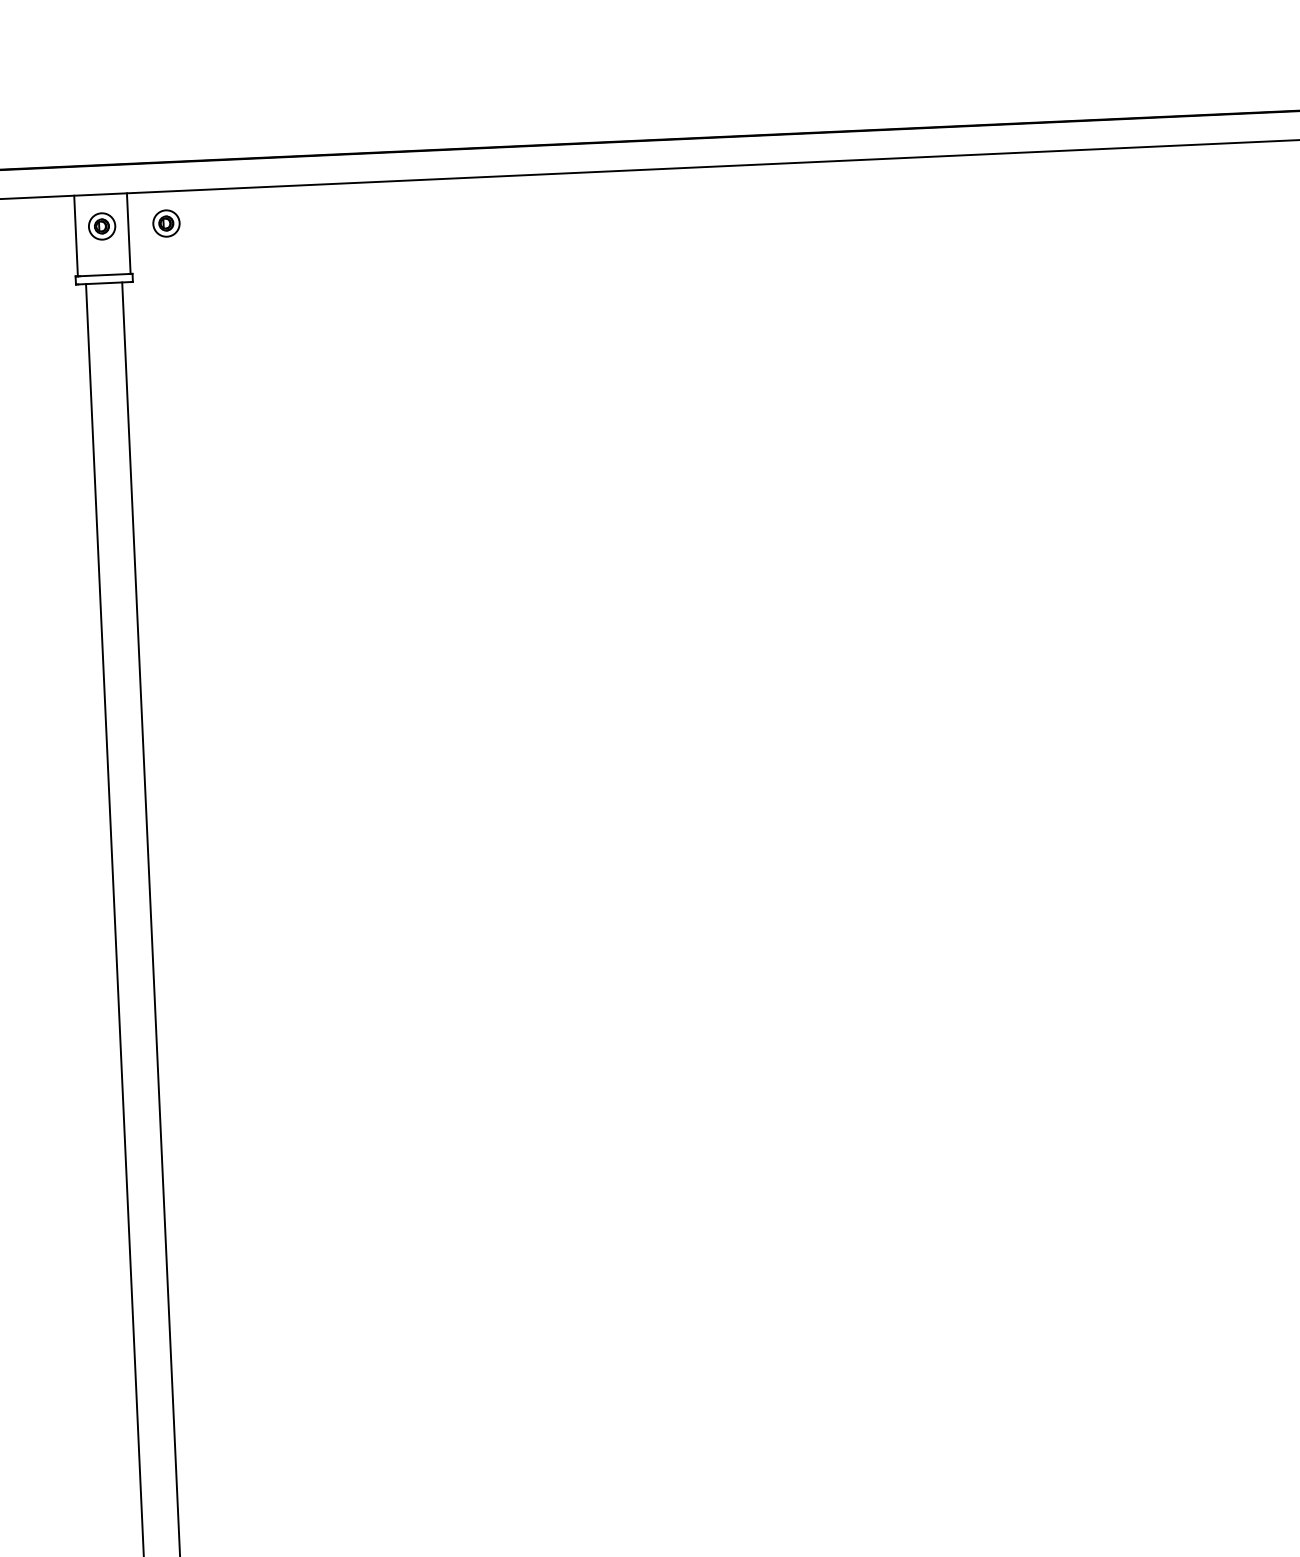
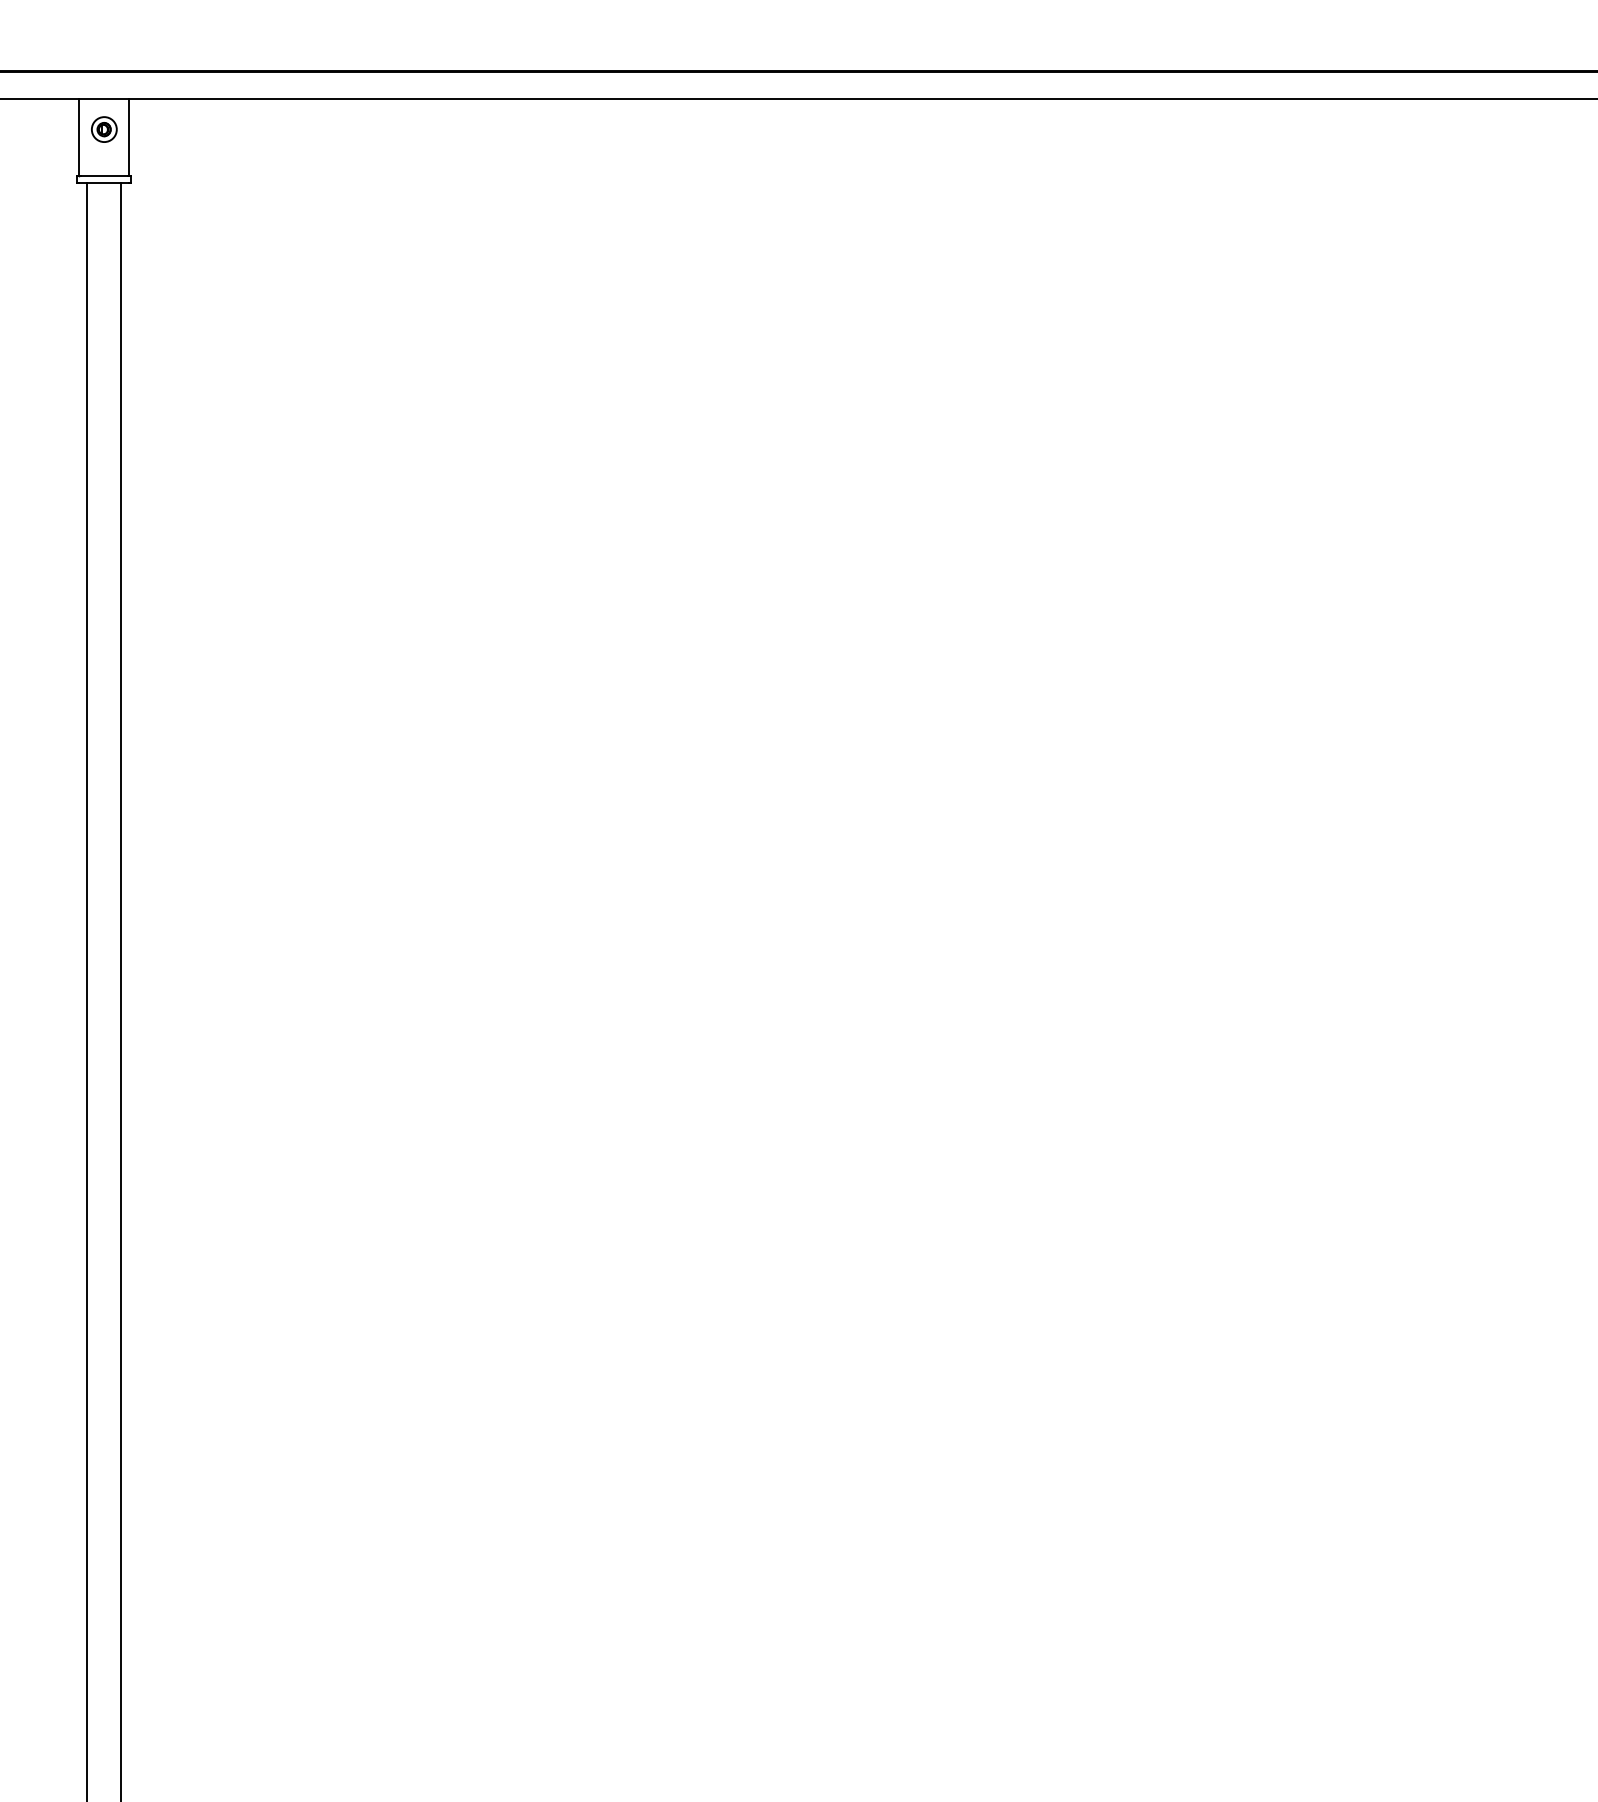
part: (166, 223) -> (165, 129), removed

